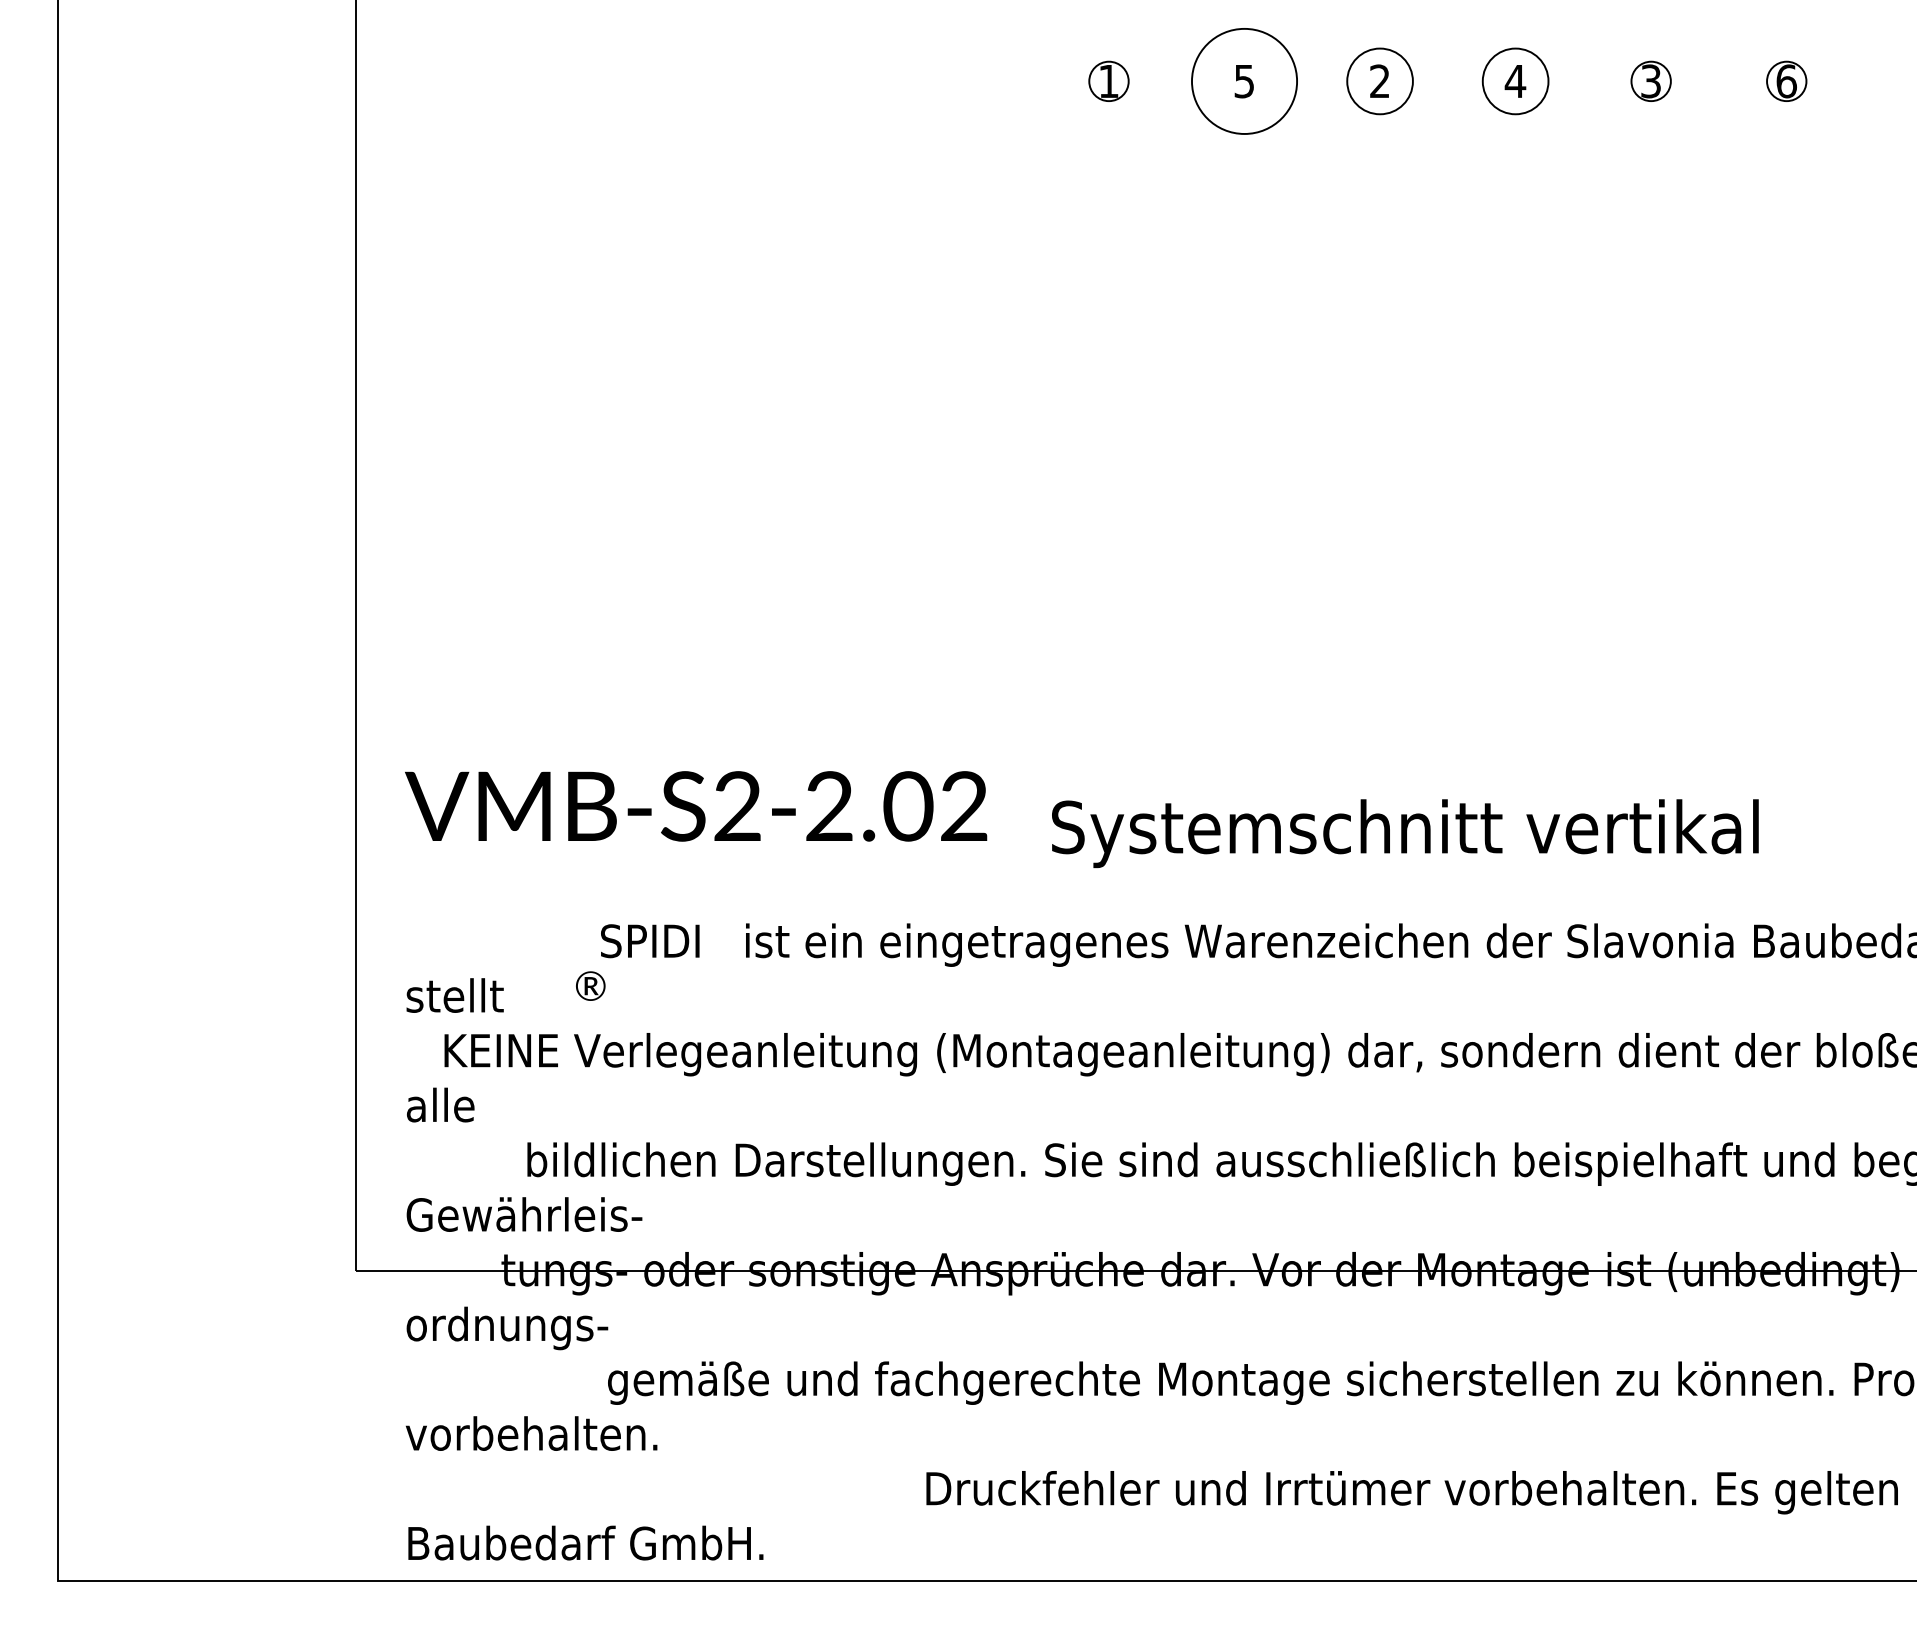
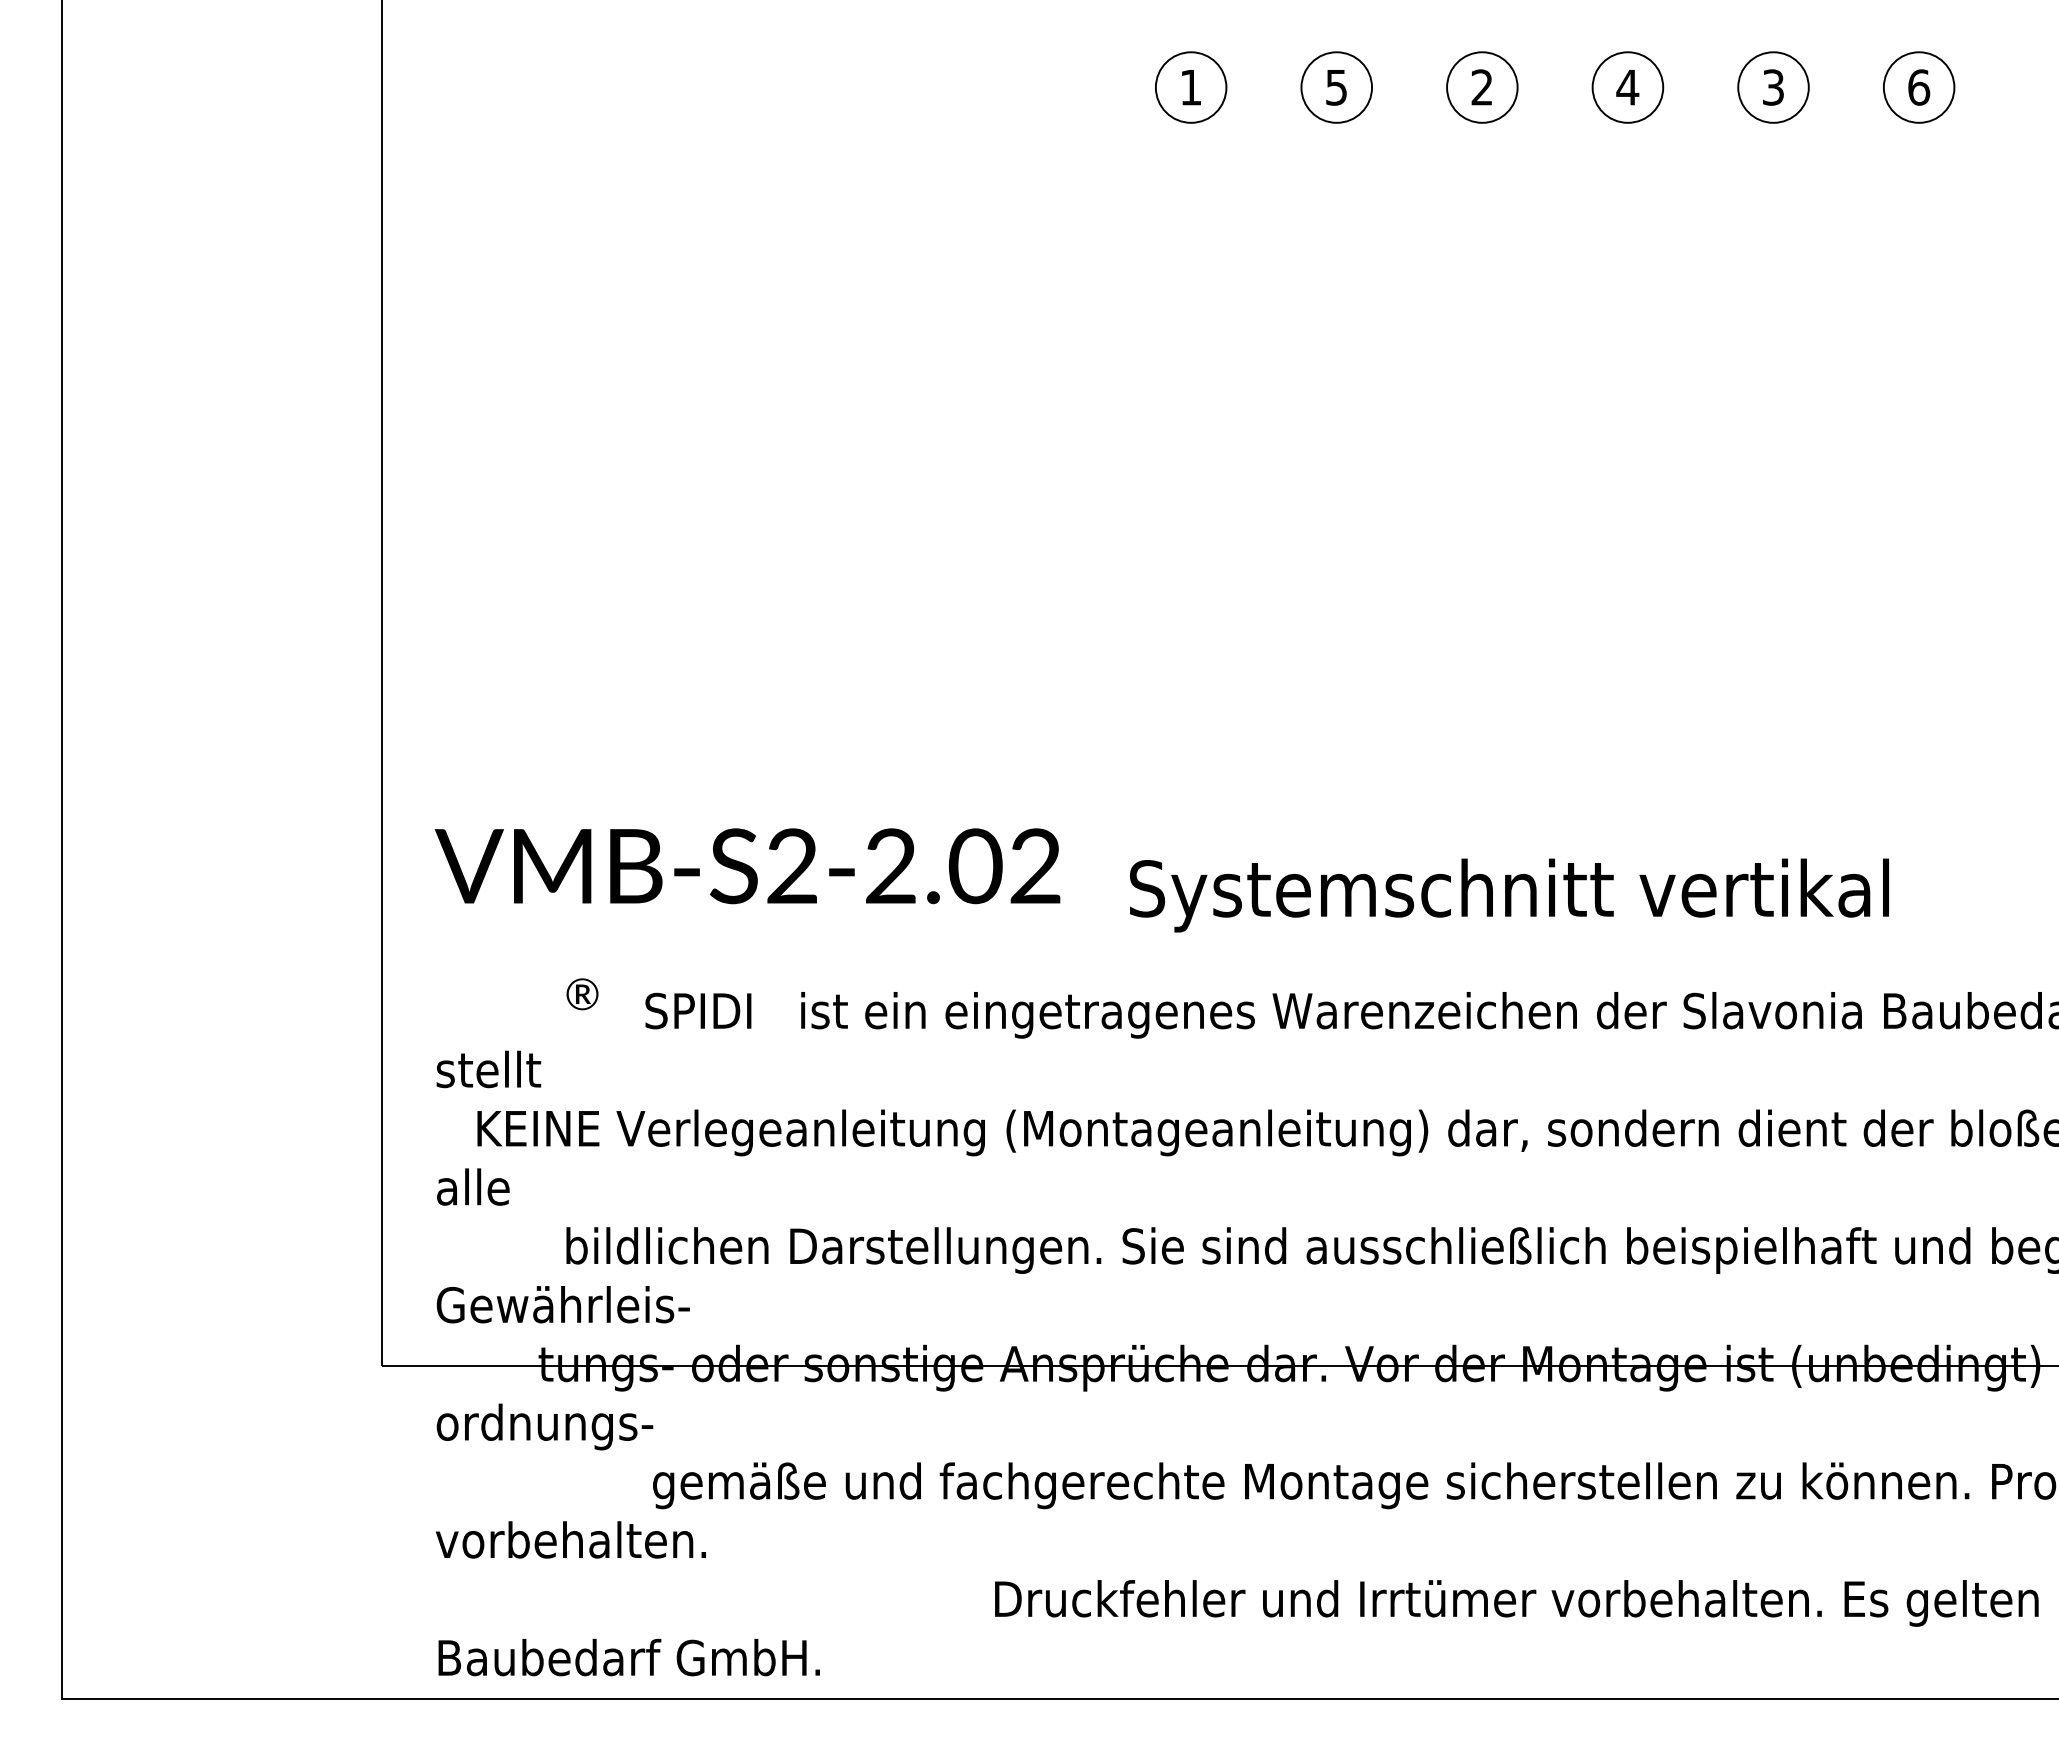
circle: (1108, 81) -> (1190, 87), size x1.67
circle: (1244, 81) -> (1336, 87), size x0.62
circle: (1651, 81) -> (1773, 87), size x1.67
circle: (1786, 81) -> (1918, 87), size x1.67
text: (590, 986) -> (582, 994), moved

